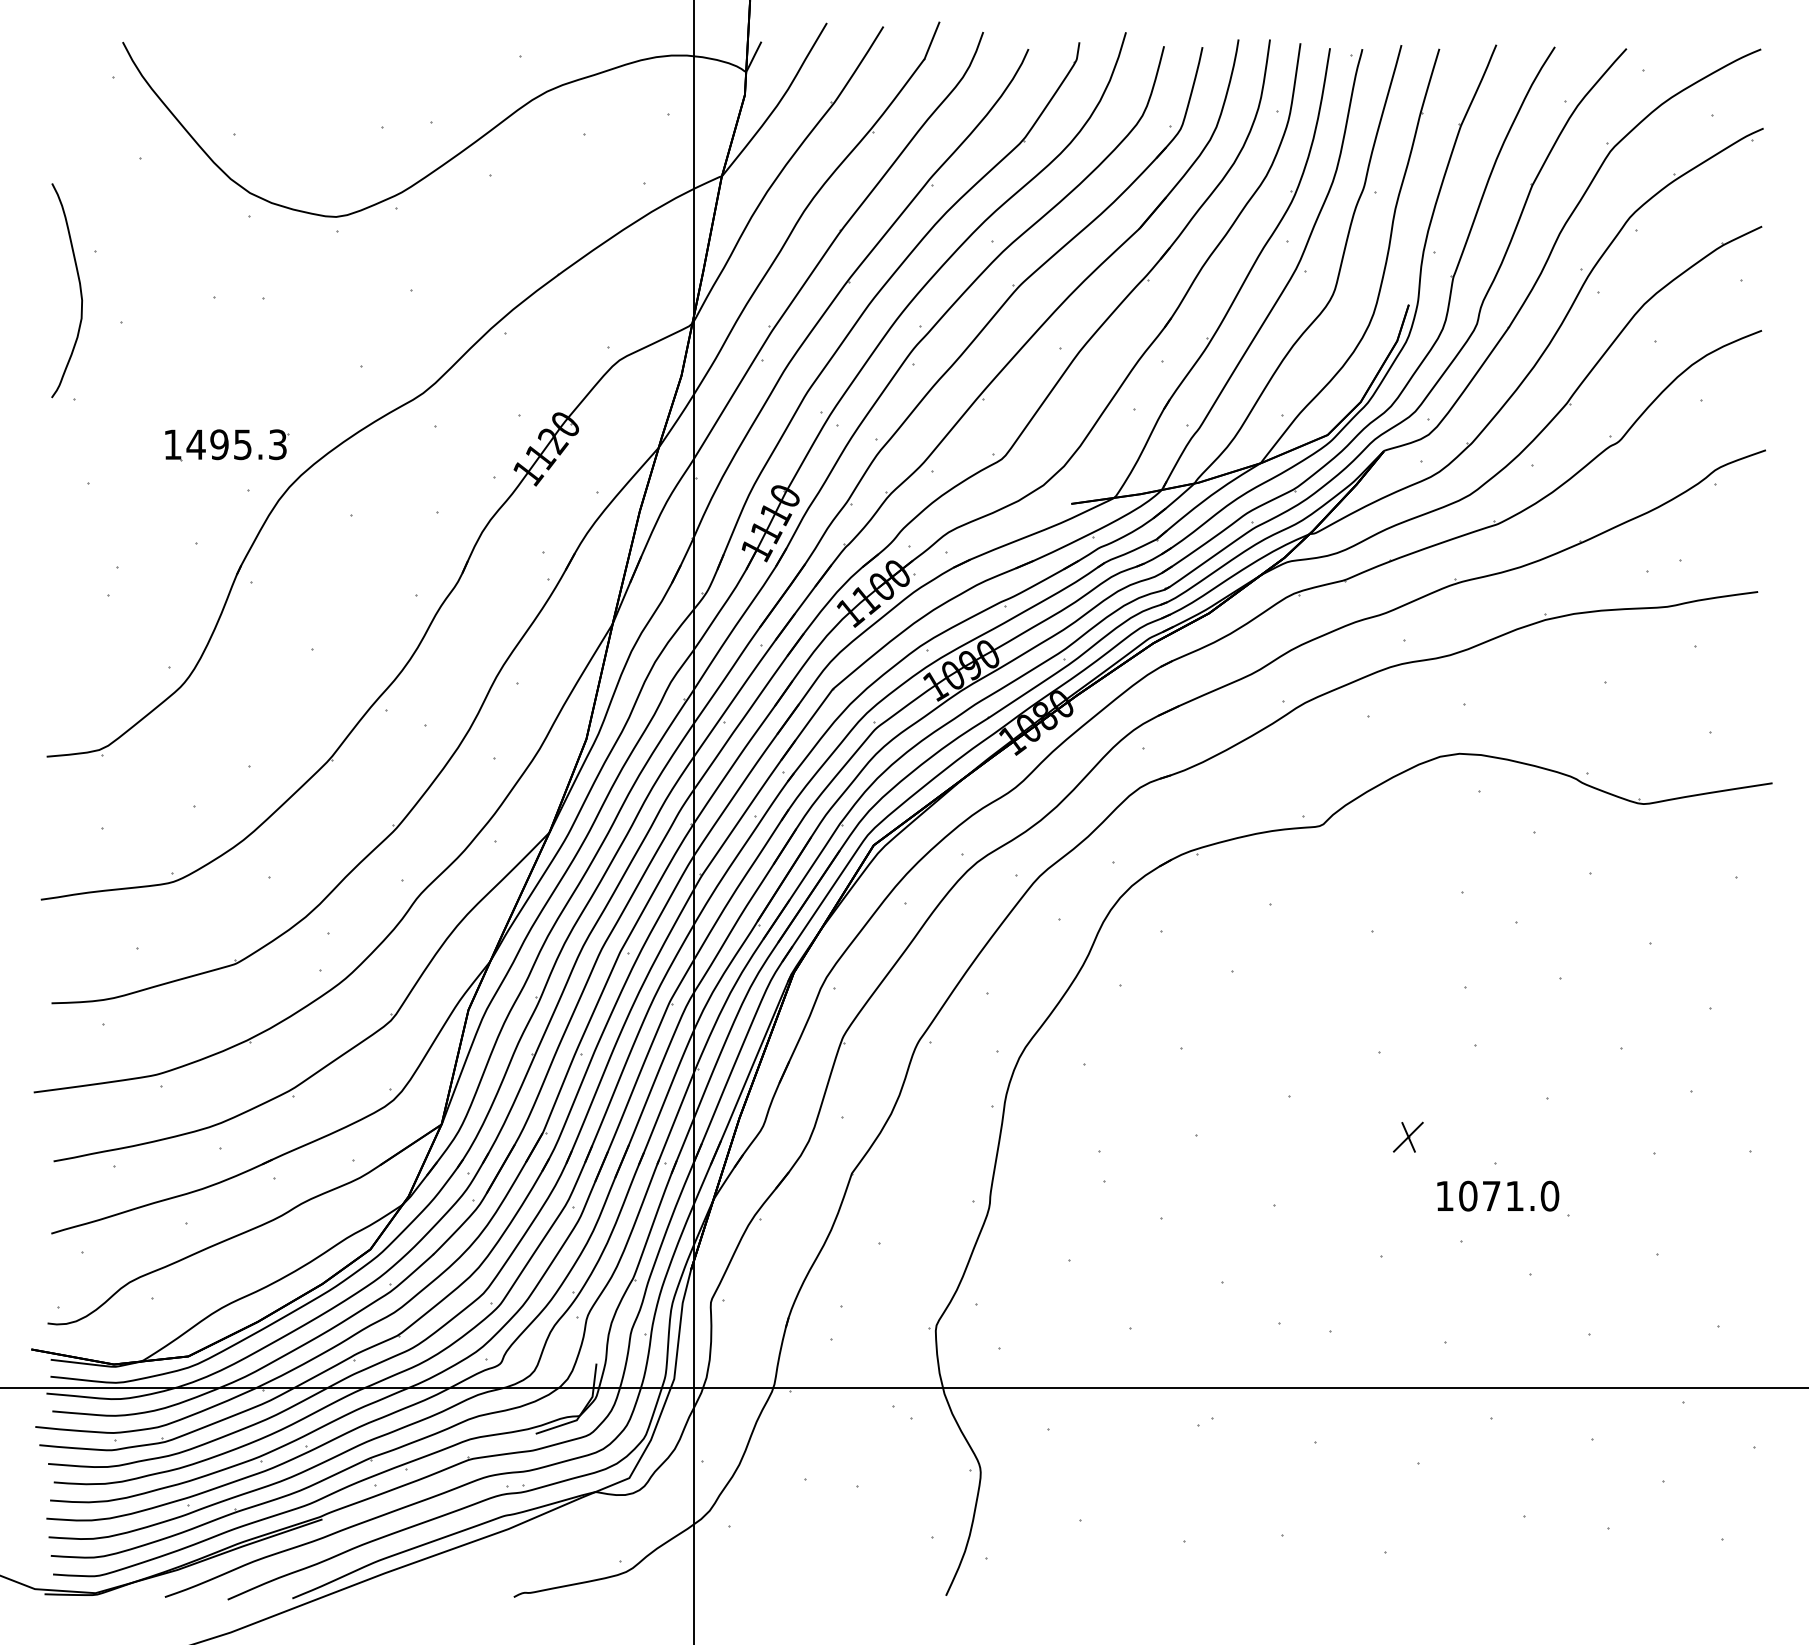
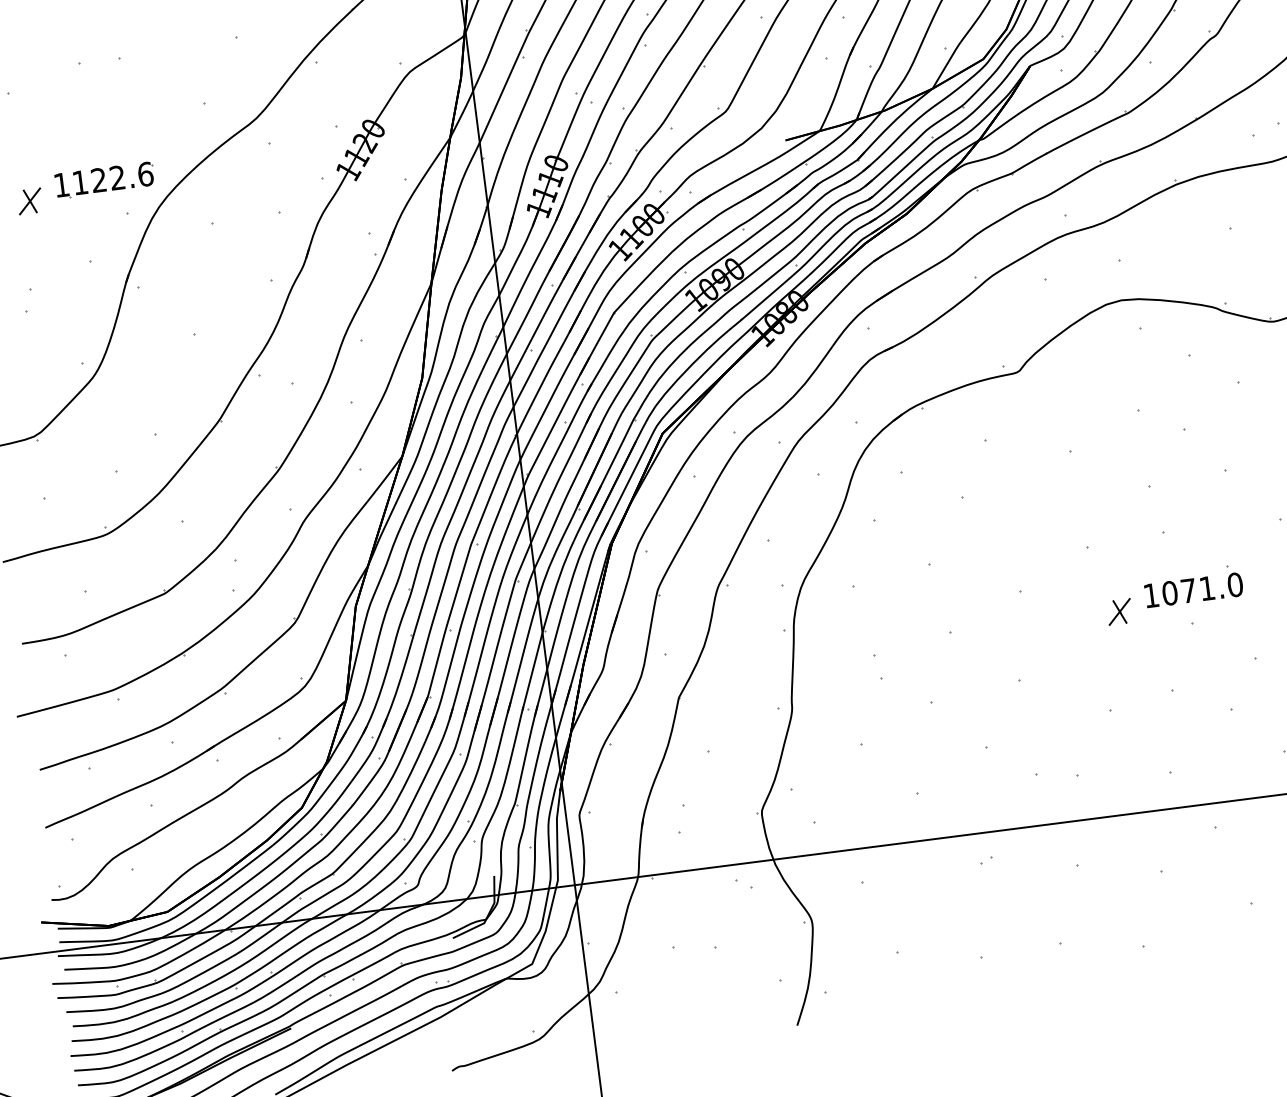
text: (236, 444) -> (112, 178), 1495.3 -> 1122.6
part: (130, 459) -> (29, 201), added
text: (1498, 1195) -> (1194, 589), moved

